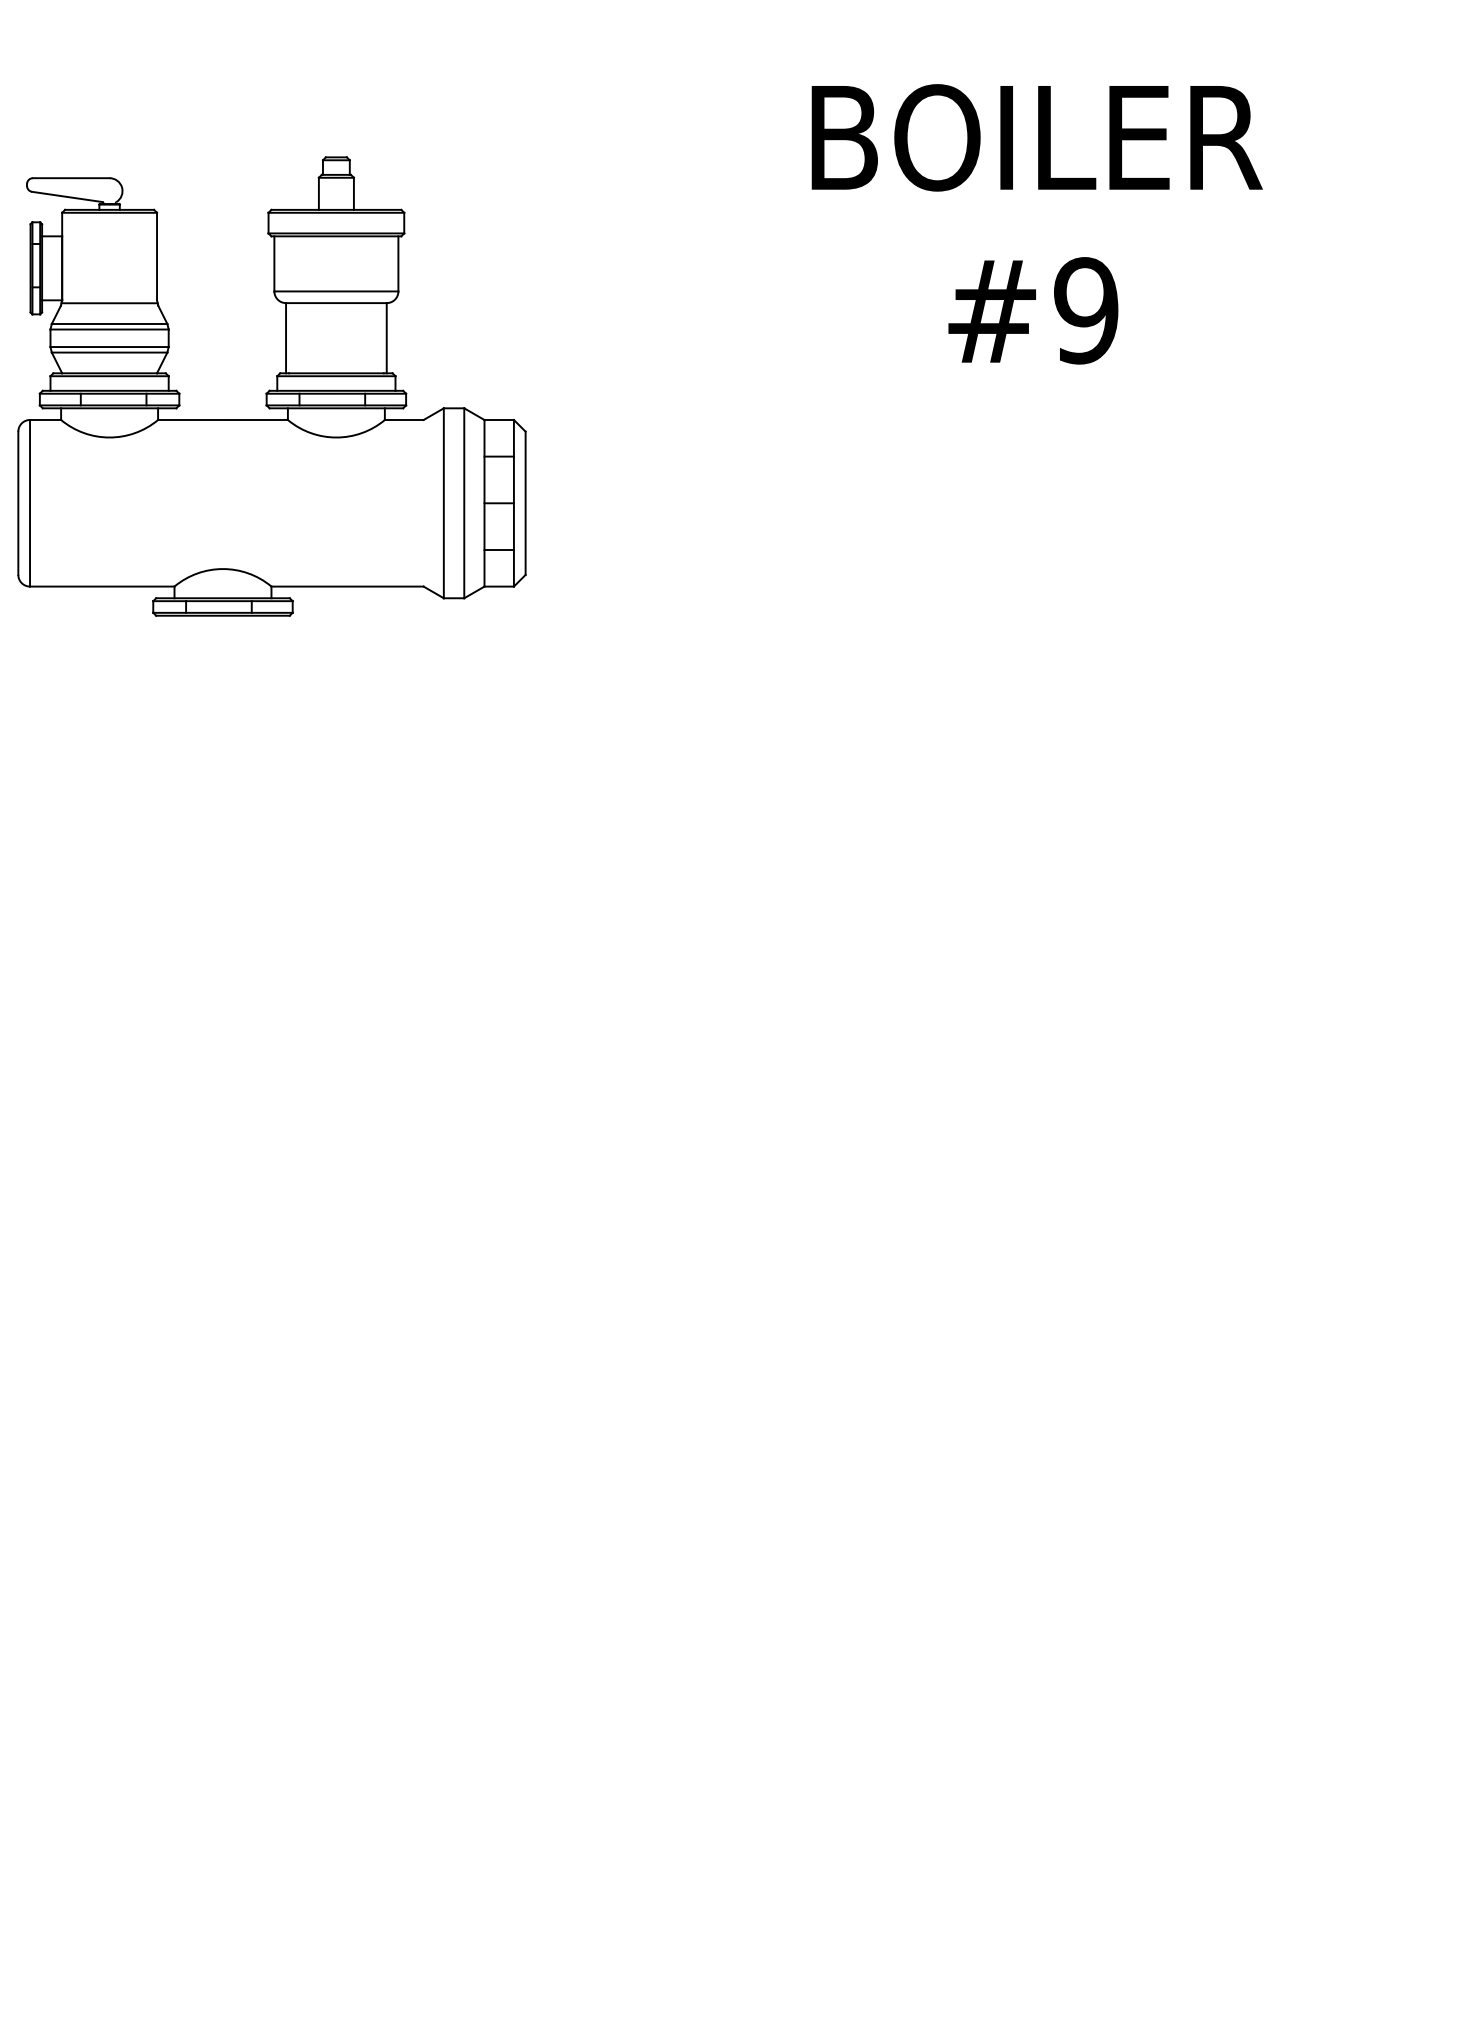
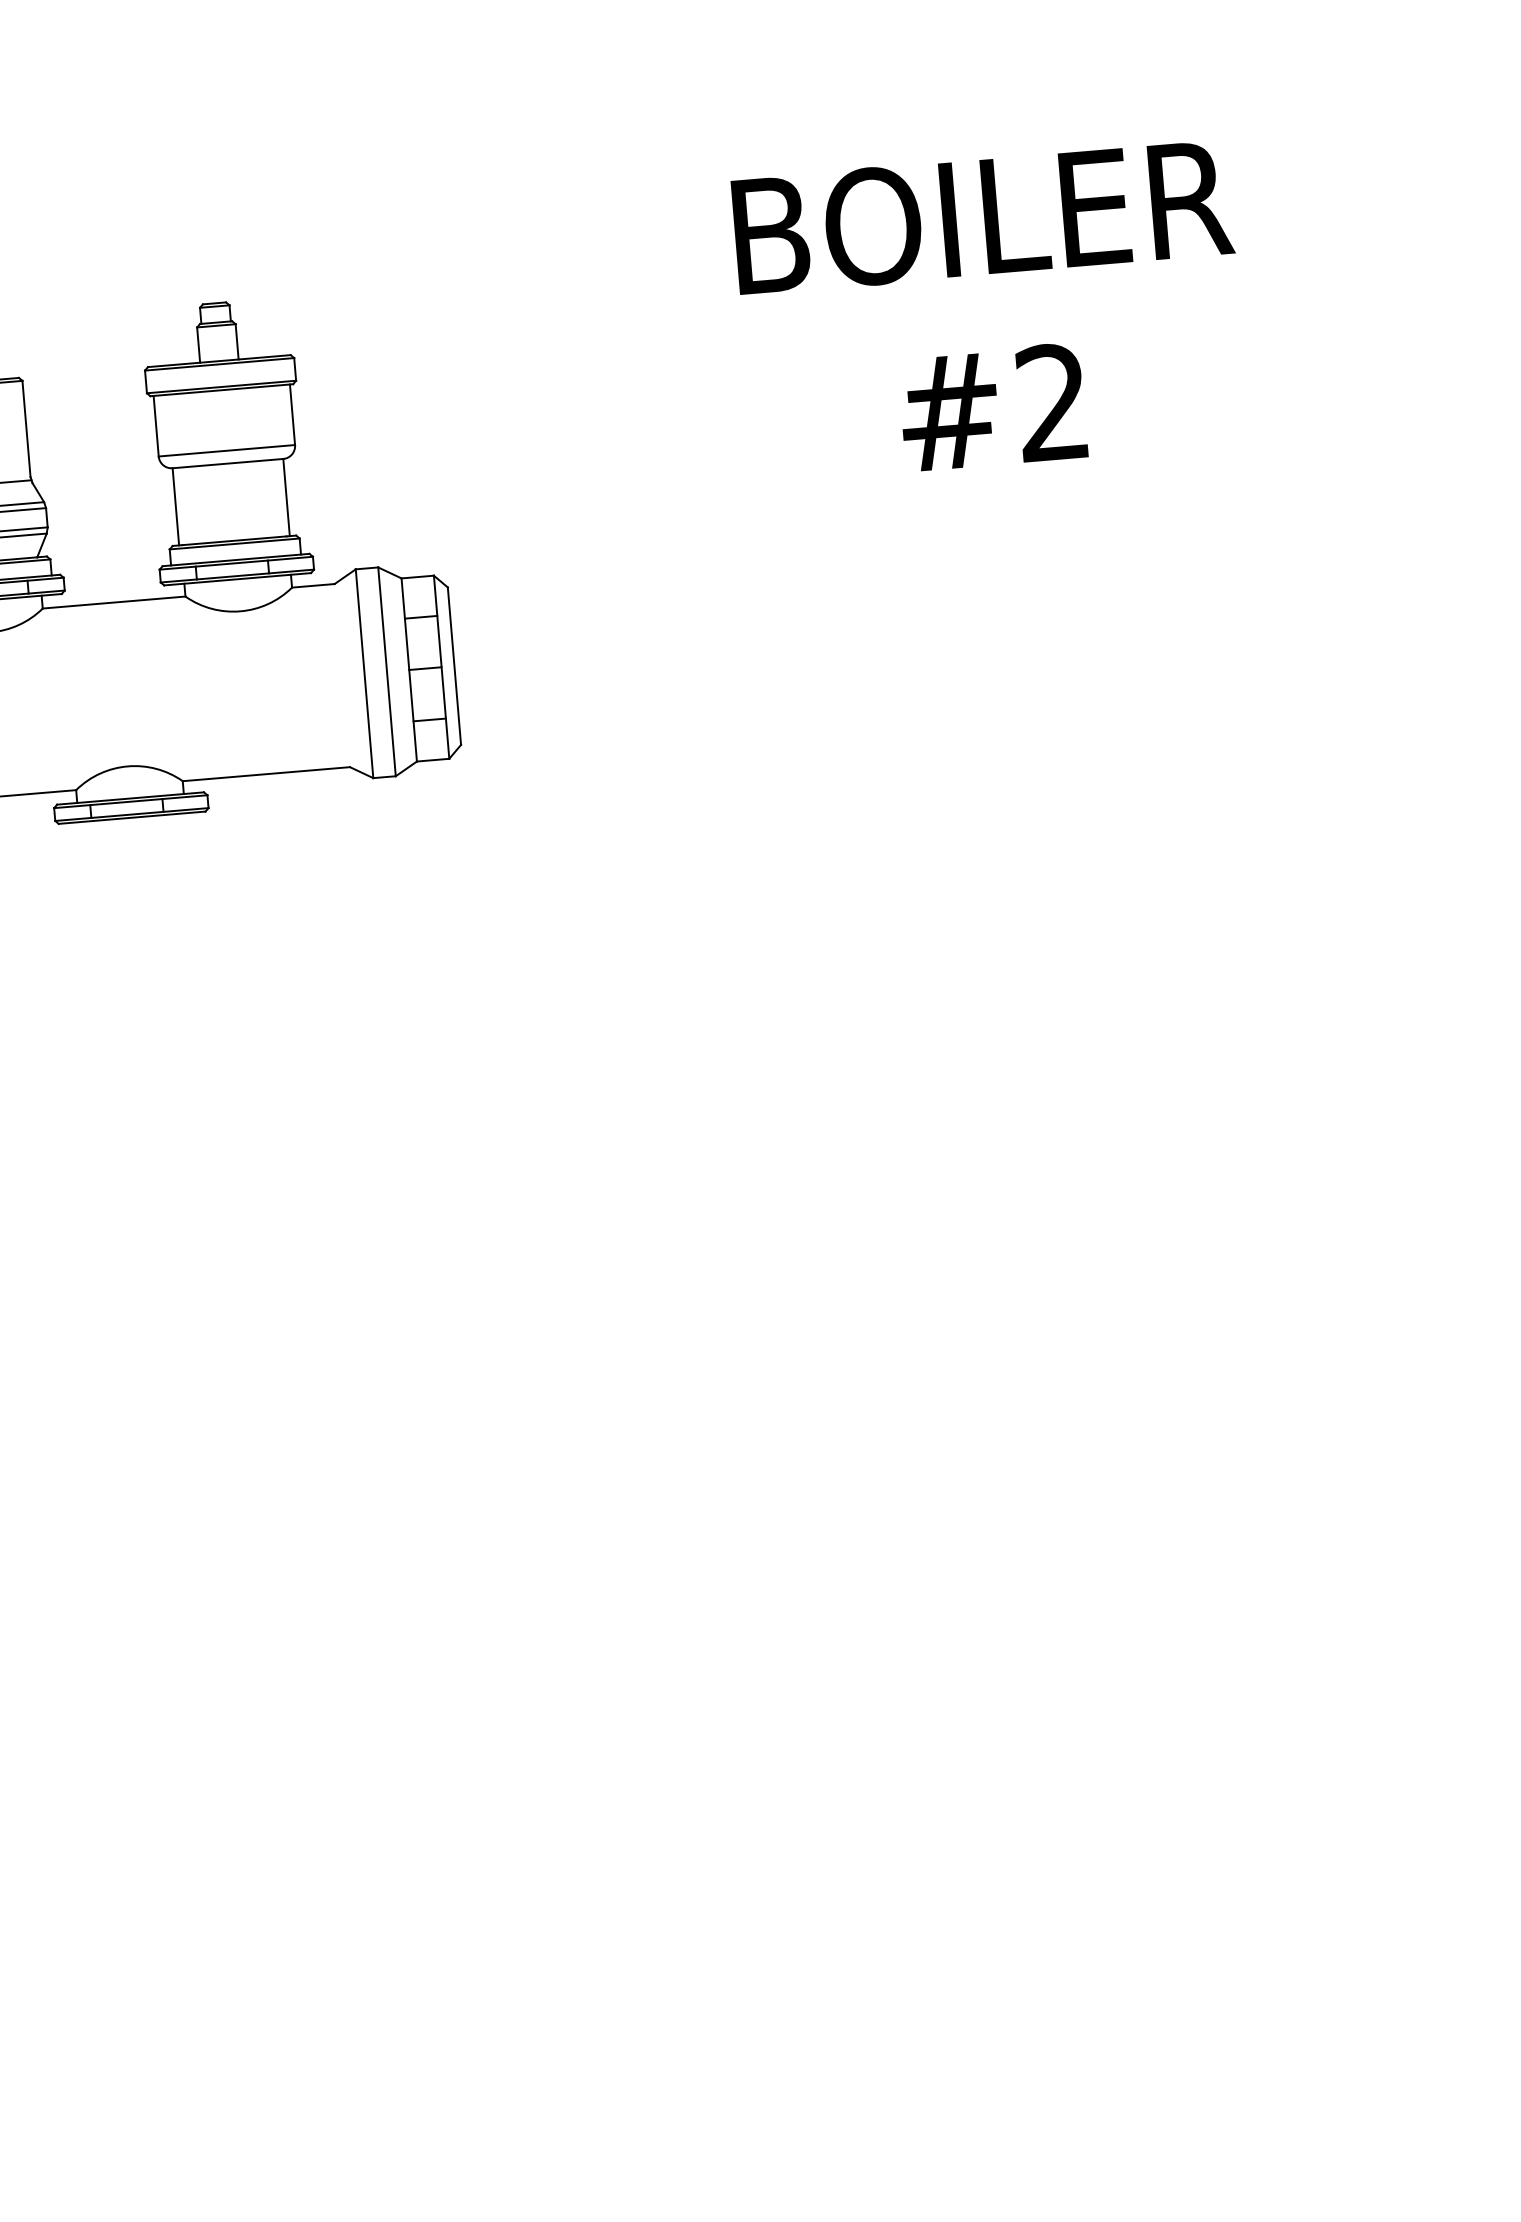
text: (1086, 310) -> (1053, 402), #9 -> #2

